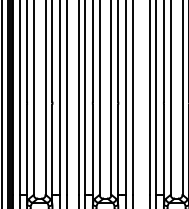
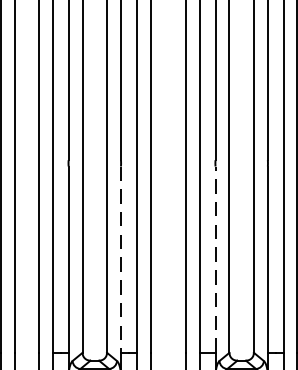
line: (163, 149) -> (214, 258), solid -> dashed
line: (118, 150) -> (121, 261), solid -> dashed

